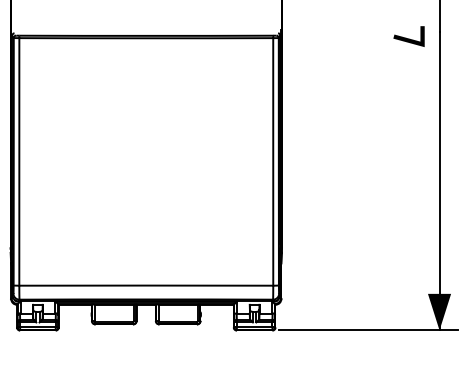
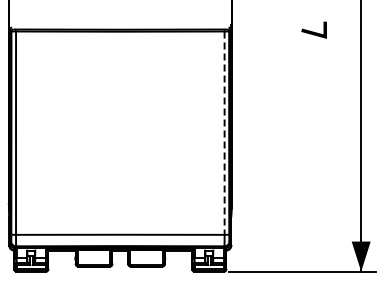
line: (408, 38) -> (313, 31), moved
line: (273, 162) -> (224, 133), solid -> dashed

